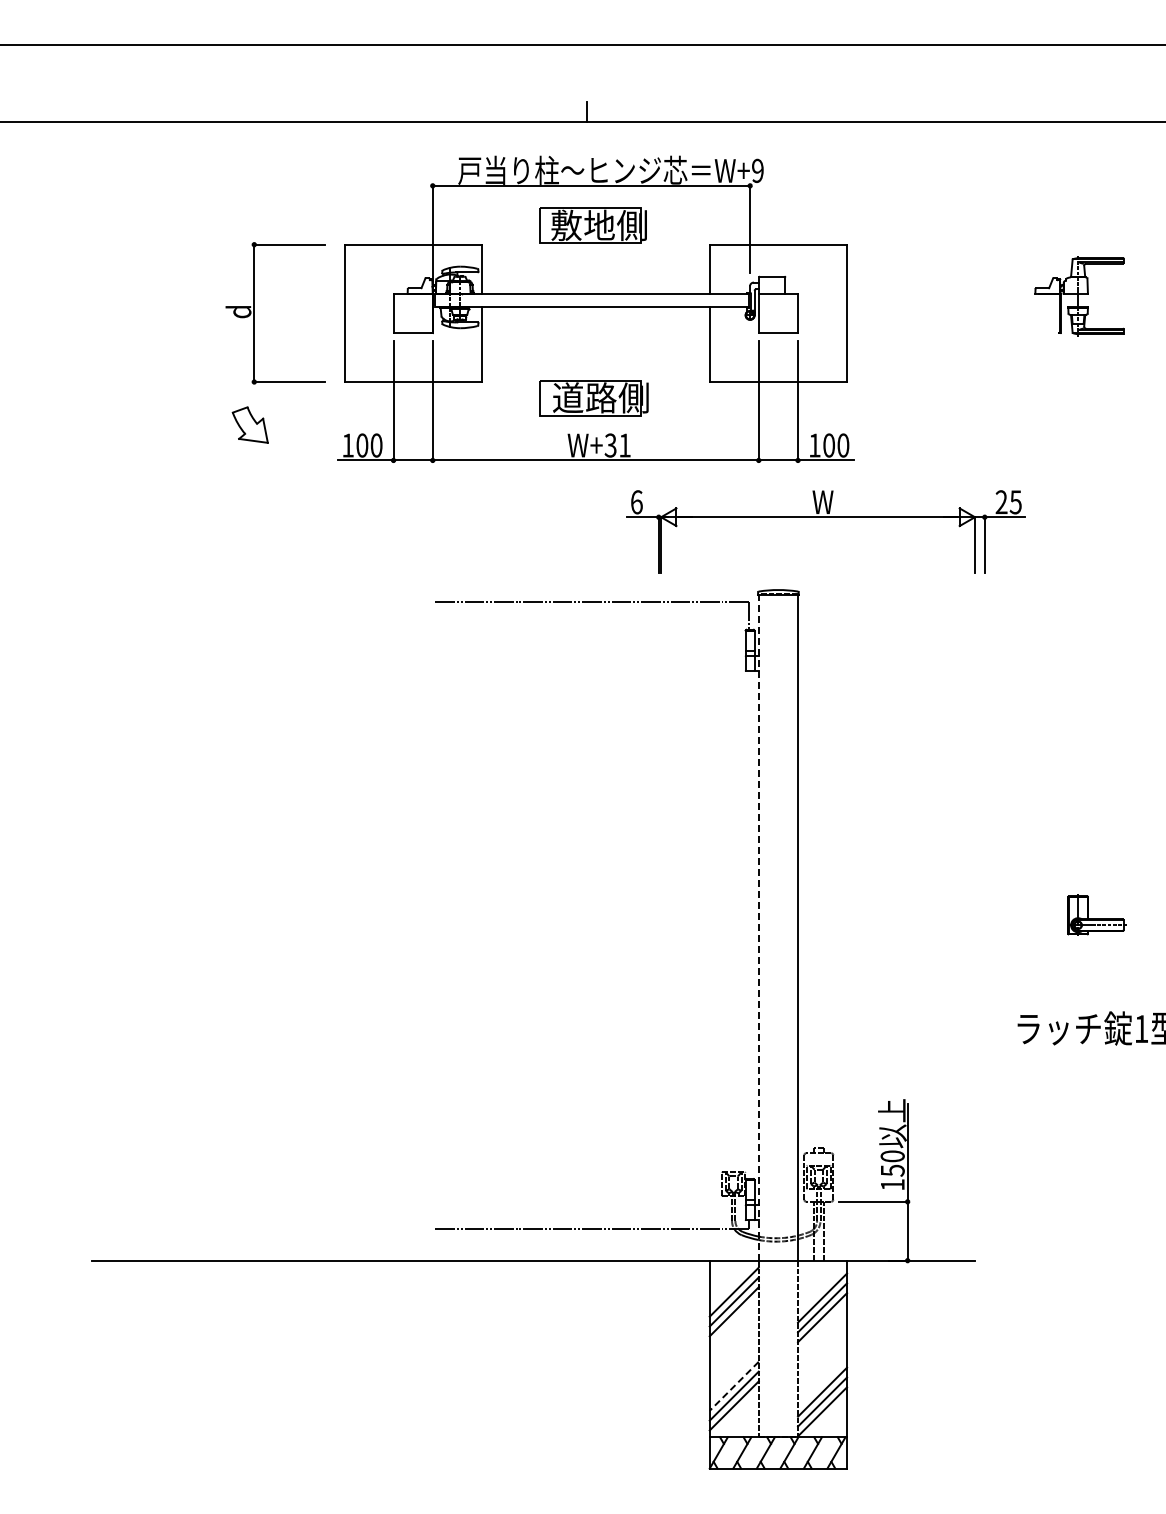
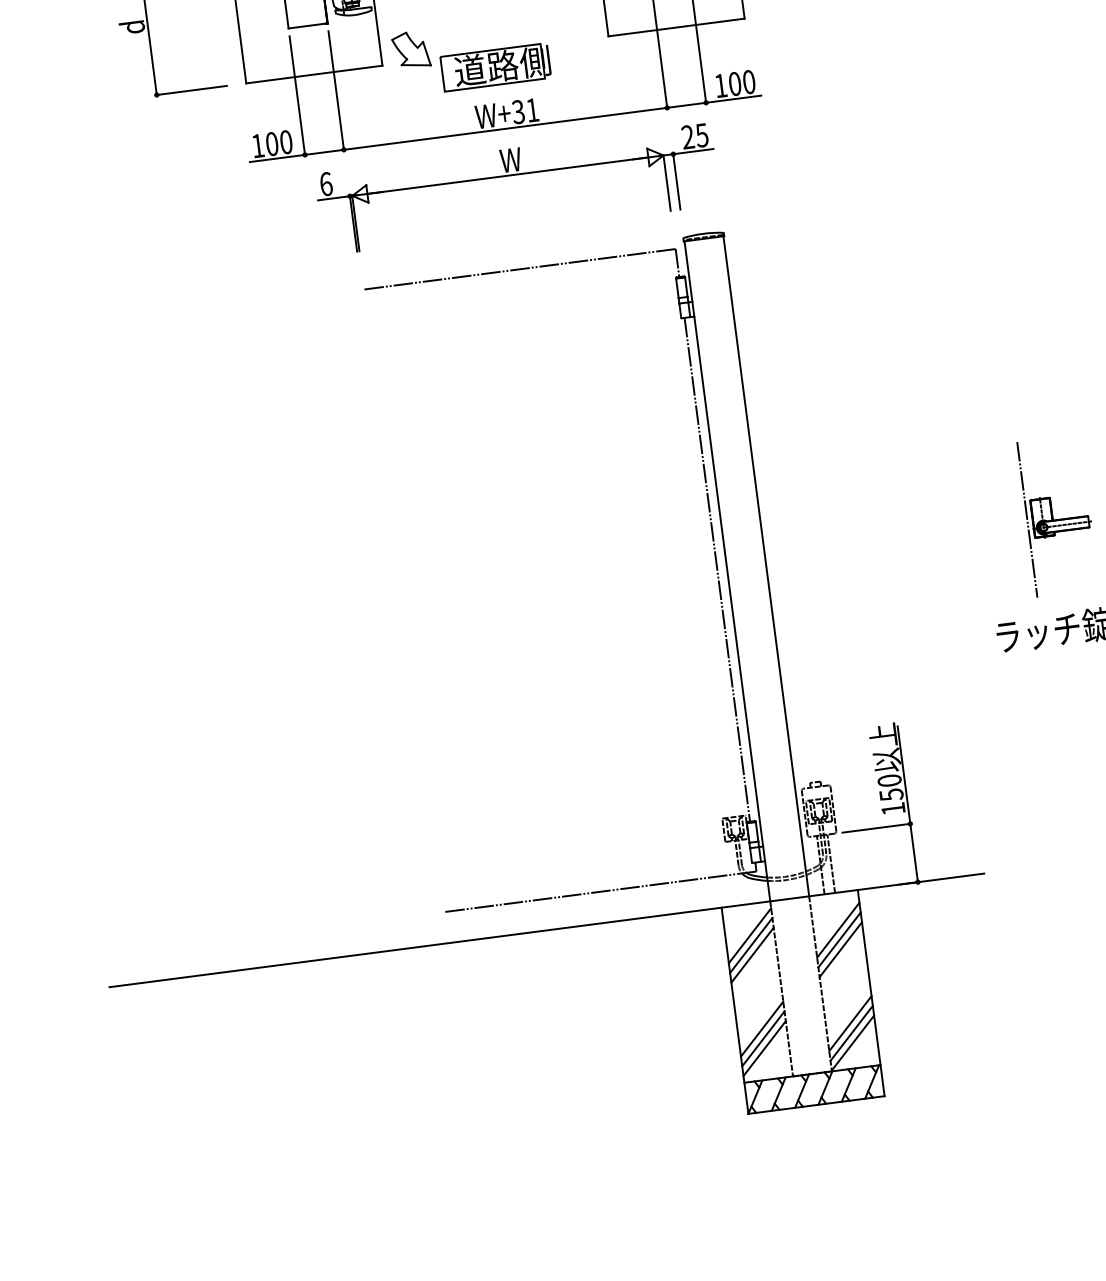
part: (249, 424) -> (410, 49), moved
part: (825, 517) -> (515, 175), moved
line: (1062, 914) -> (1026, 518), added
line: (748, 925) -> (716, 570), added
line: (758, 927) -> (727, 571), dashed -> solid
line: (734, 1386) -> (762, 1029), dashed -> solid

